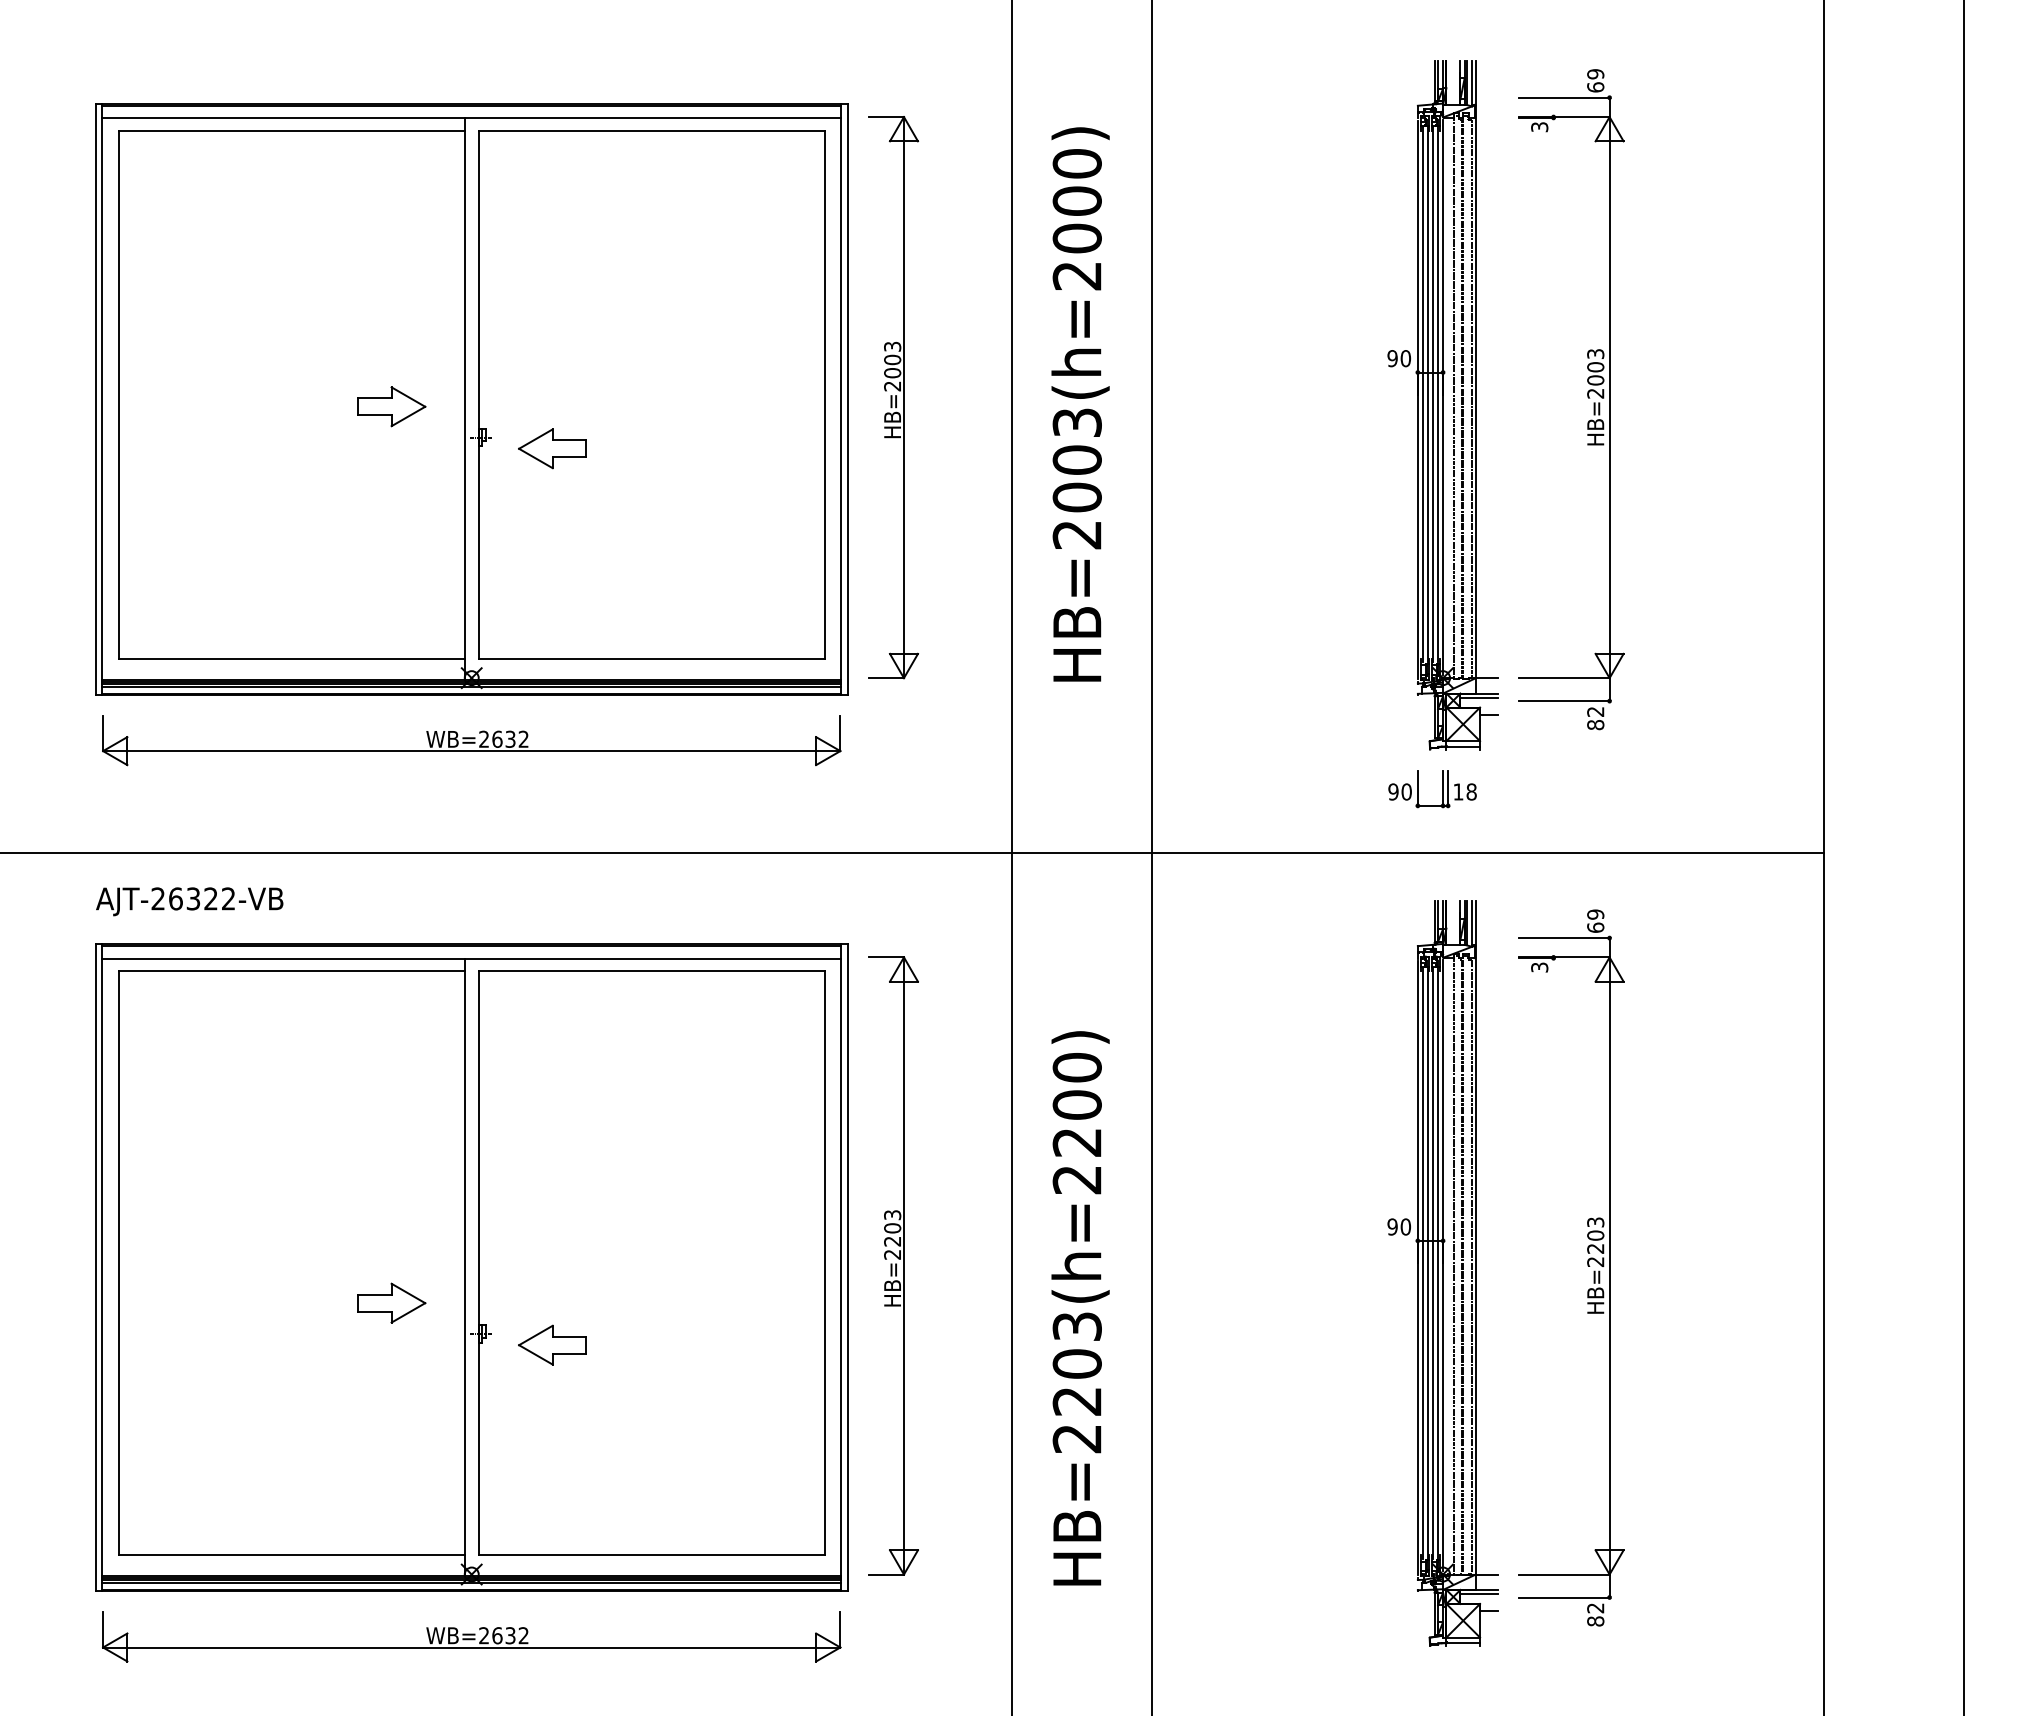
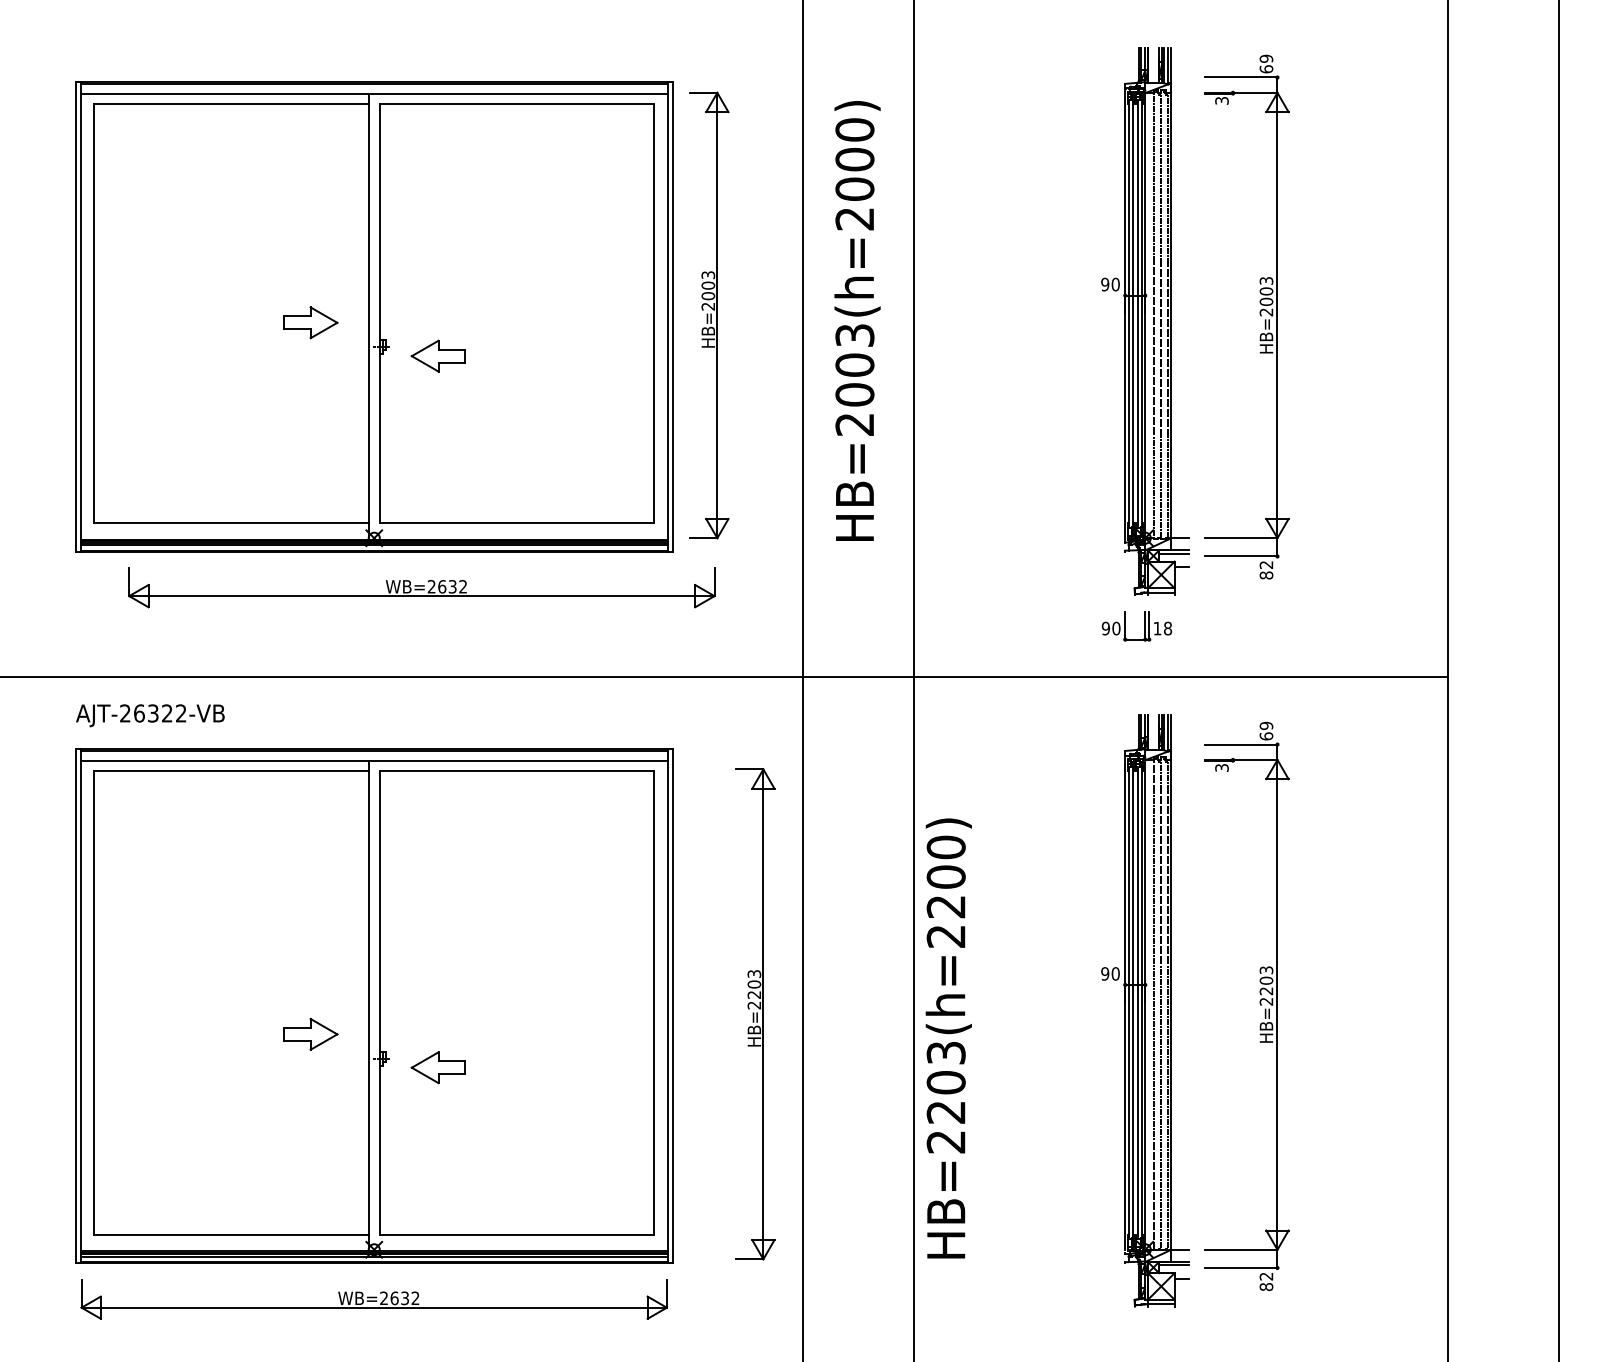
part: (471, 740) -> (421, 587), moved
part: (893, 1265) -> (755, 1013), moved
text: (1080, 1308) -> (948, 1038), moved

